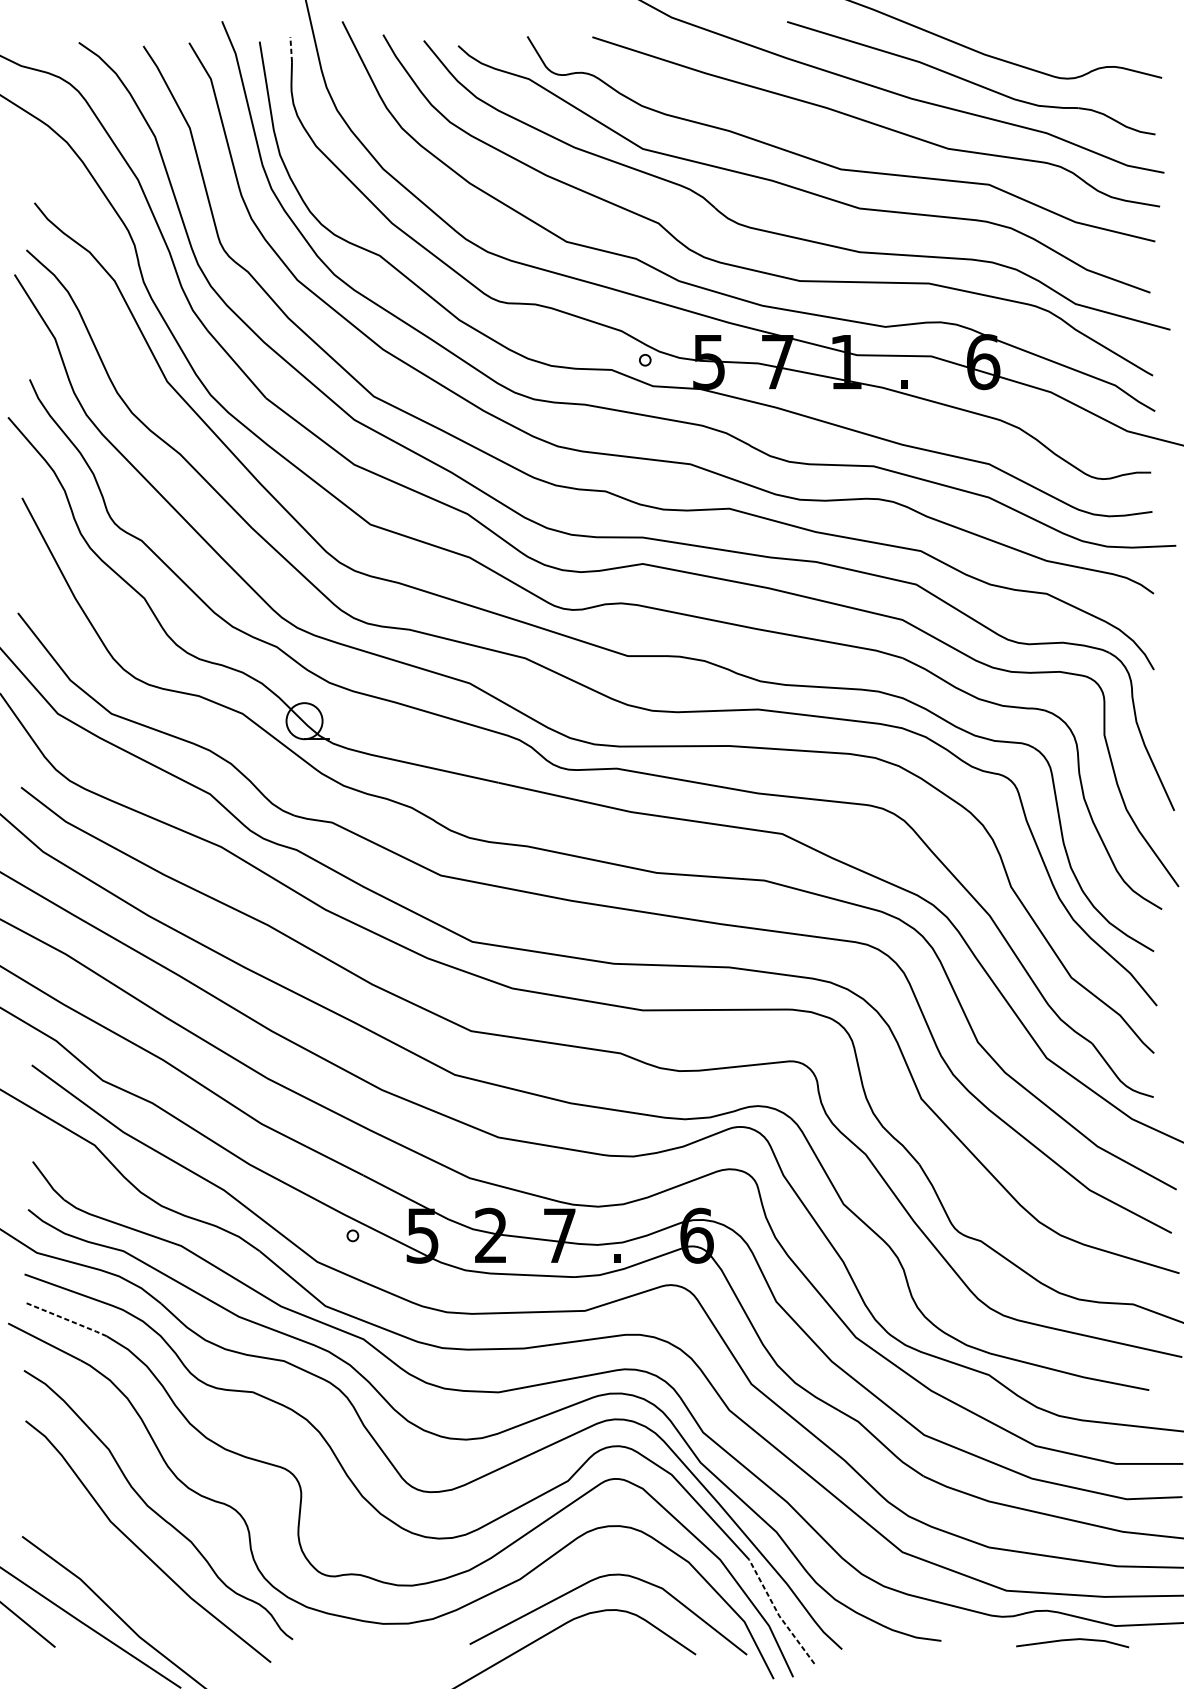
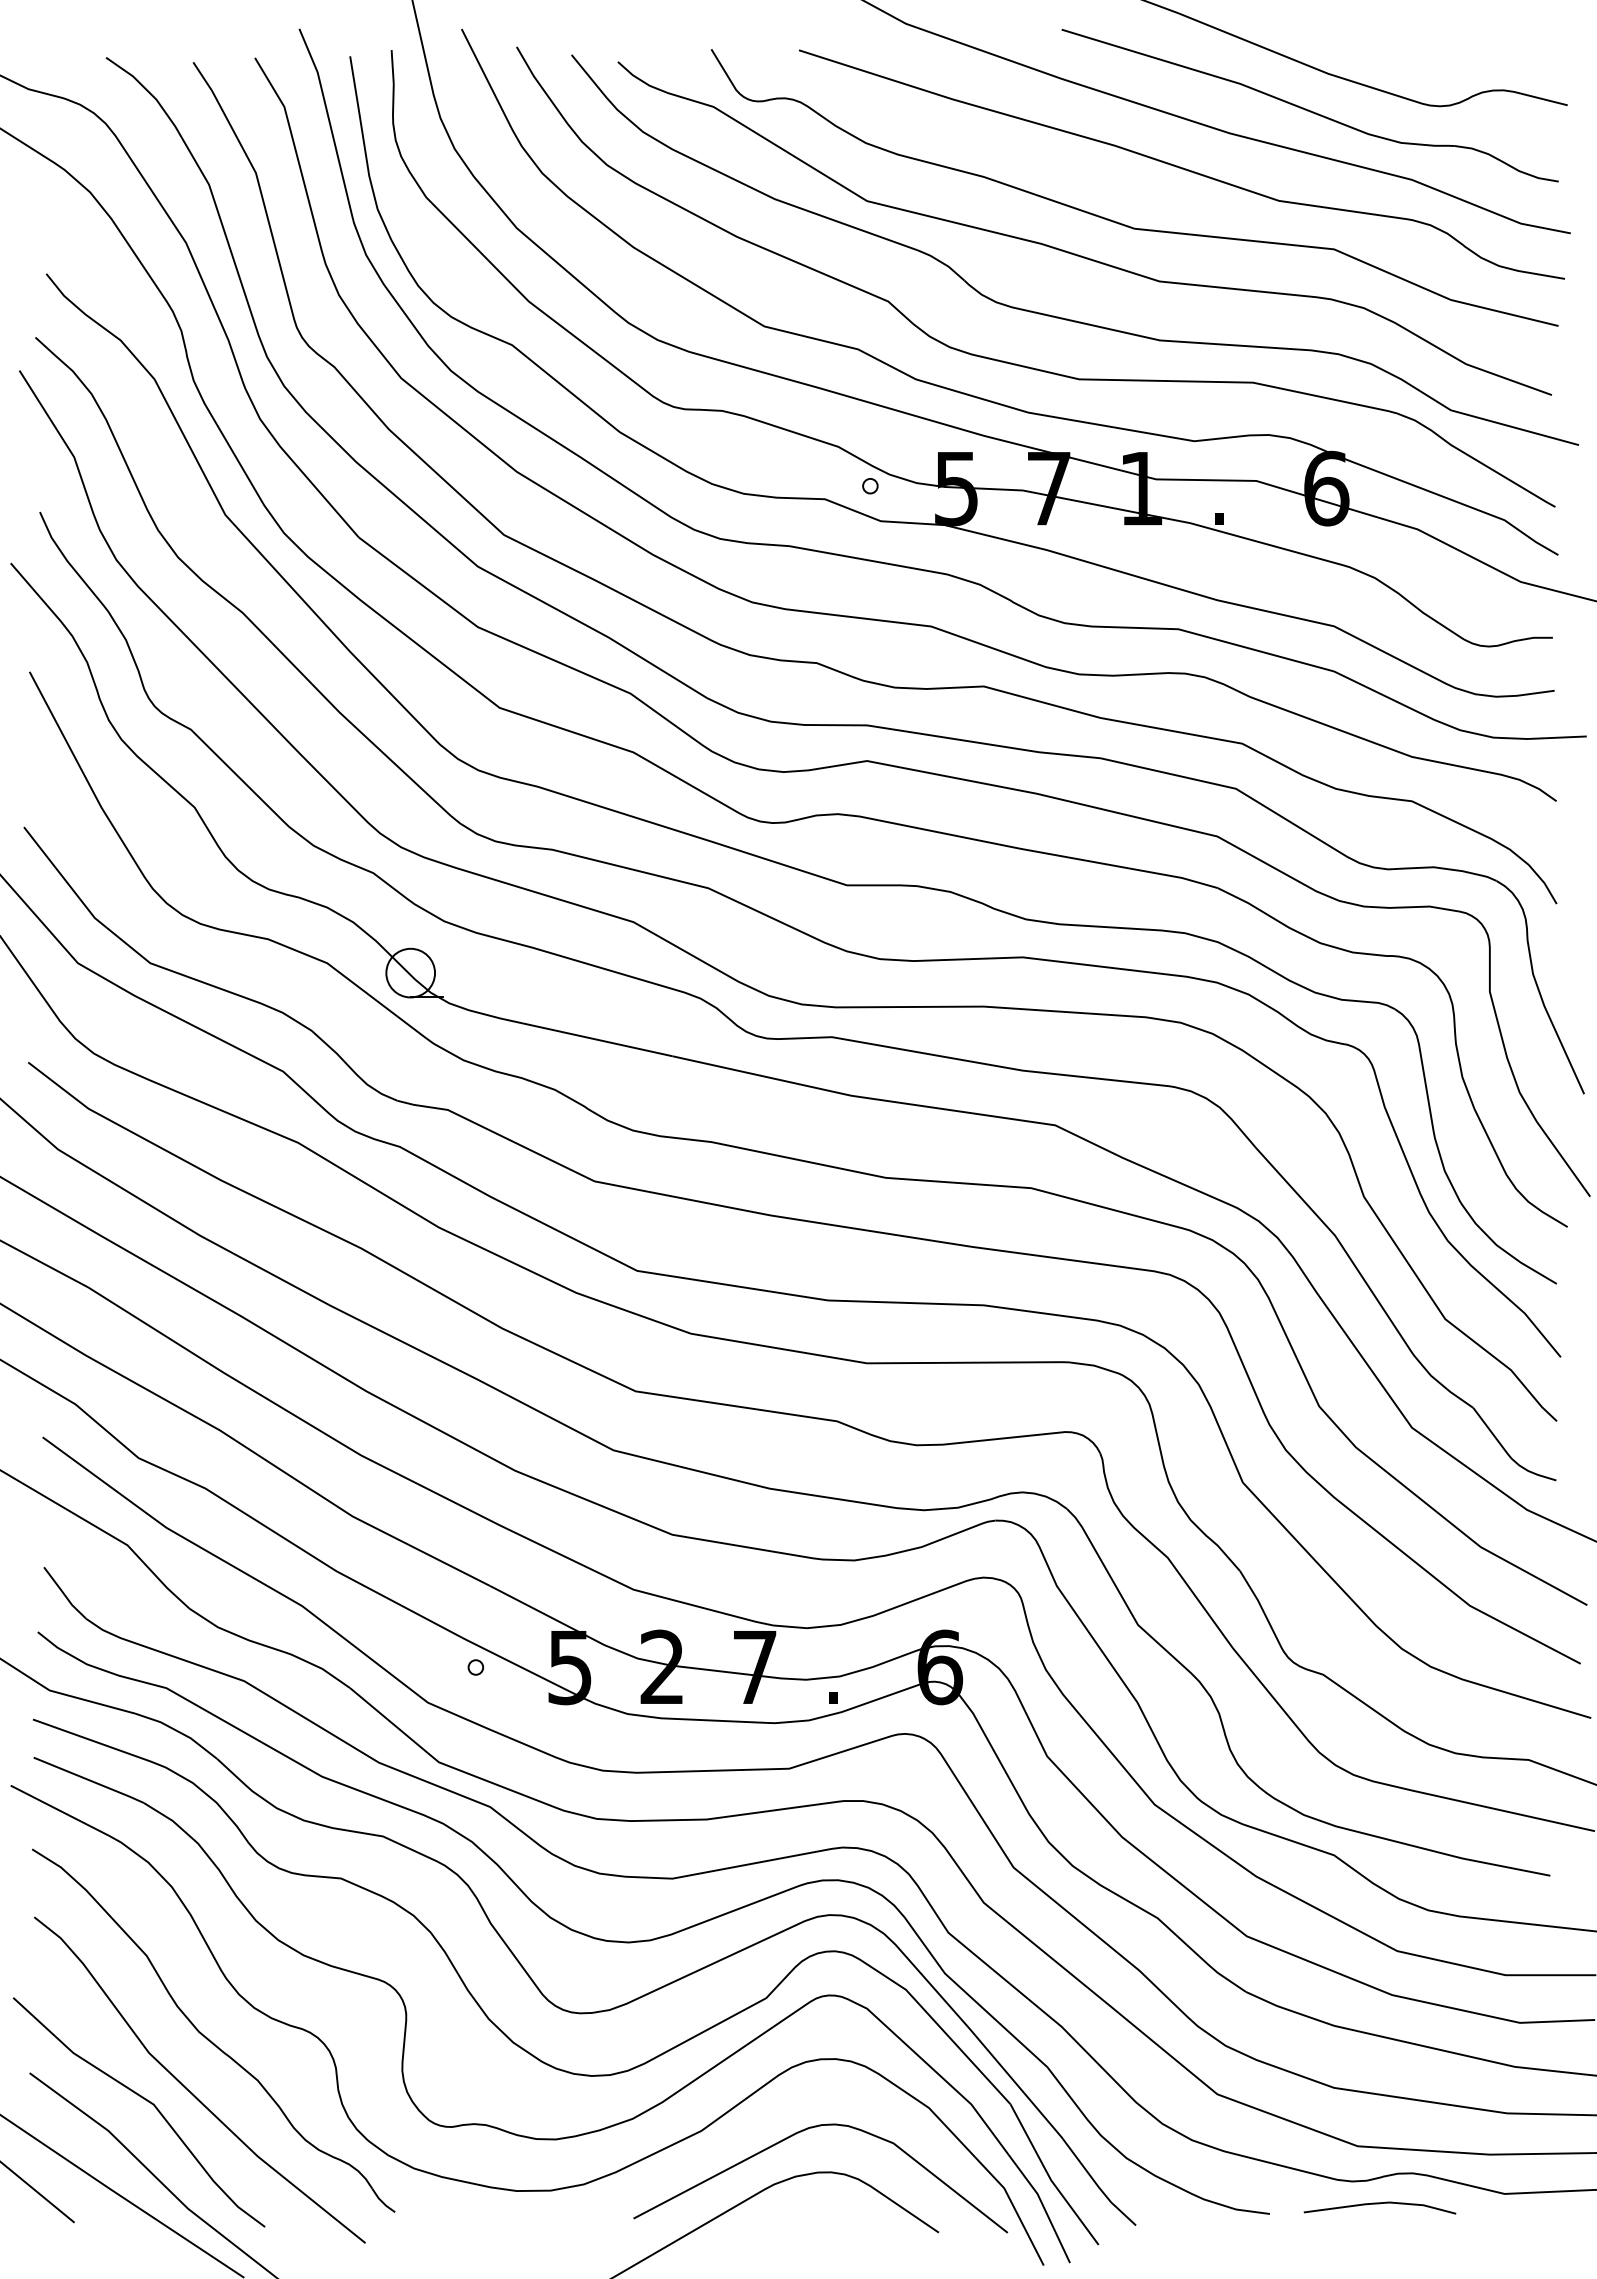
line: (291, 49) -> (392, 67), dashed -> solid
line: (66, 1319) -> (89, 1780), dashed -> solid
curve: (108, 1557) -> (146, 2101), added
line: (778, 1613) -> (1049, 2177), dashed -> solid
line: (1072, 1640) -> (1379, 2204), moved

